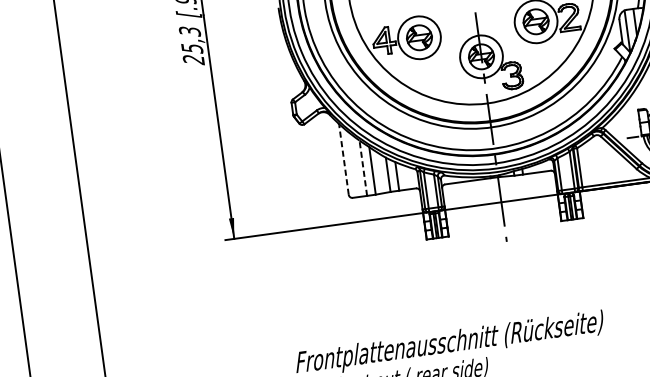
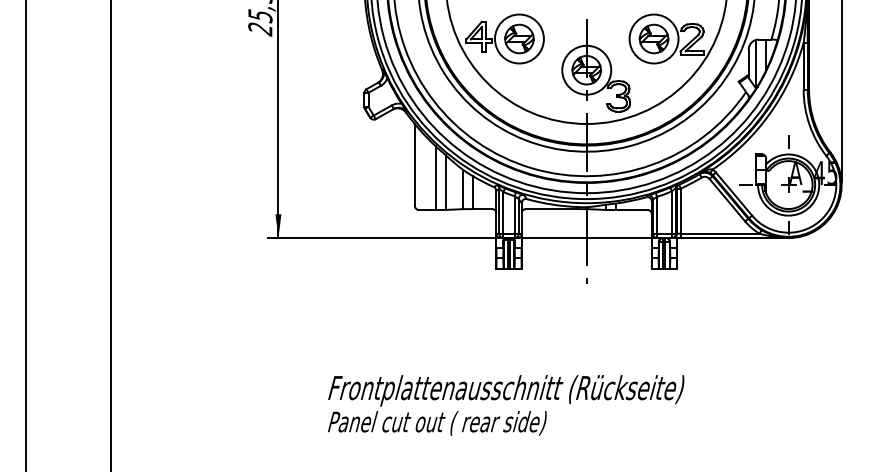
line: (343, 159) -> (414, 165), dashed -> solid
line: (363, 168) -> (435, 178), dashed -> solid

